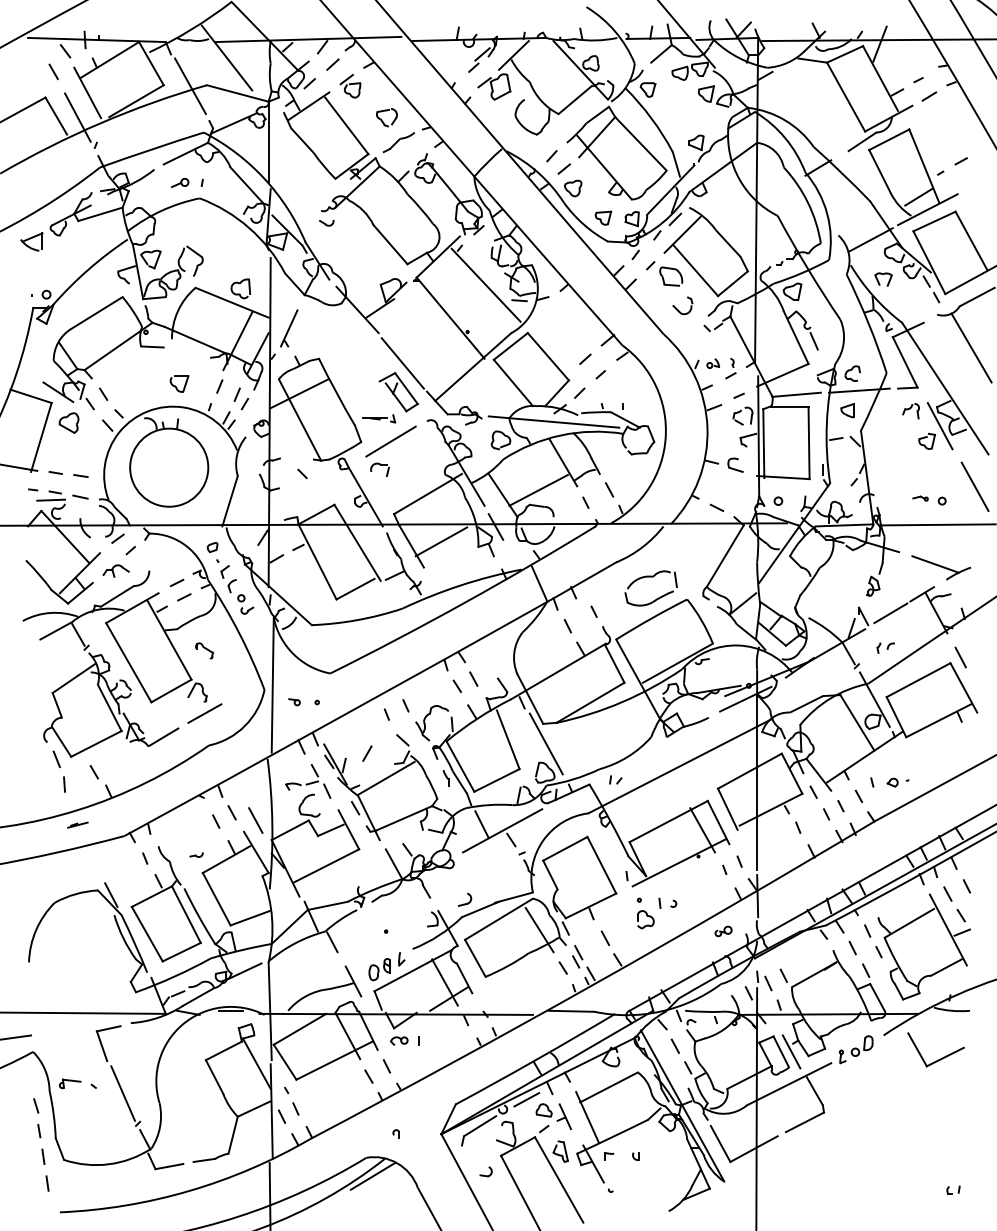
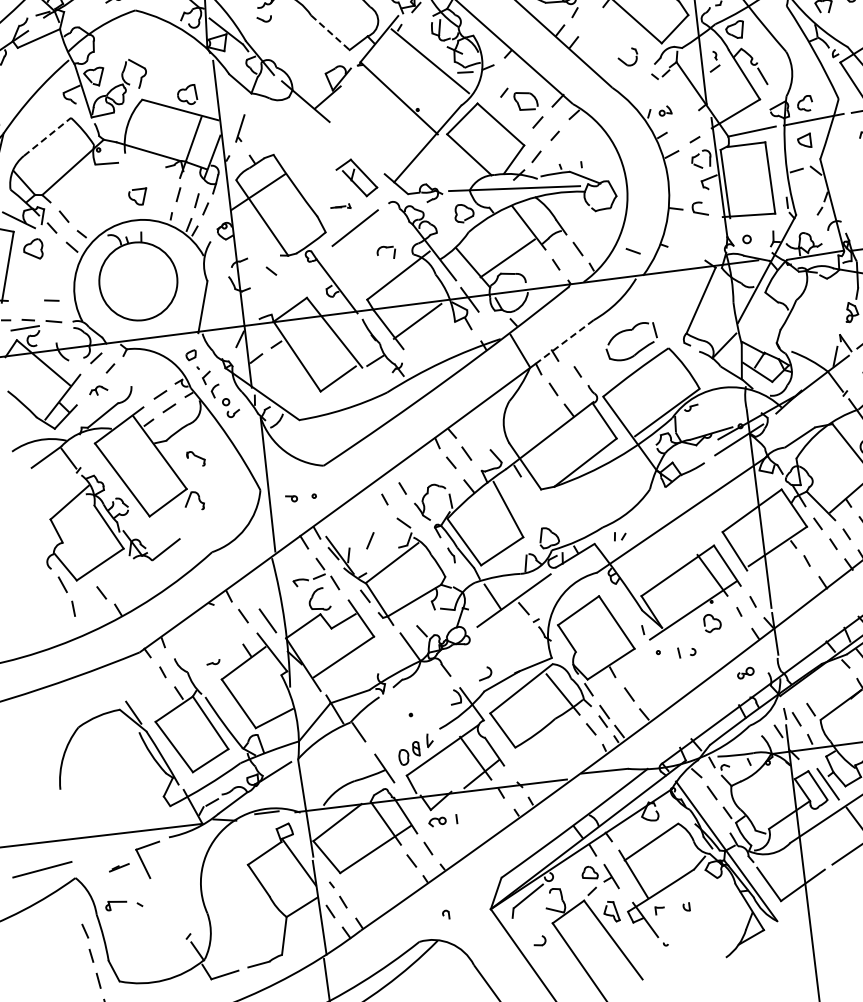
line: (390, 244) -> (330, 32), solid -> dashed
part: (664, 273) -> (519, 98), moved
line: (97, 312) -> (48, 136), solid -> dashed
part: (289, 328) -> (240, 128), size x0.7
line: (402, 363) -> (356, 149), removed
part: (730, 368) -> (713, 61), moved
part: (379, 418) -> (340, 206), size x0.6
part: (379, 469) -> (385, 252), moved
line: (55, 472) -> (26, 300), removed
line: (716, 507) -> (632, 250), moved
part: (115, 570) -> (97, 390), size x0.7
line: (584, 580) -> (564, 342), solid -> dashed
line: (204, 713) -> (203, 521), removed
line: (545, 743) -> (545, 508), removed
line: (216, 821) -> (229, 626), removed
line: (77, 824) -> (118, 867), moved
part: (645, 919) -> (712, 622), moved
line: (122, 1093) -> (169, 908), removed
line: (526, 1099) -> (571, 864), removed
line: (372, 1175) -> (427, 958), removed

